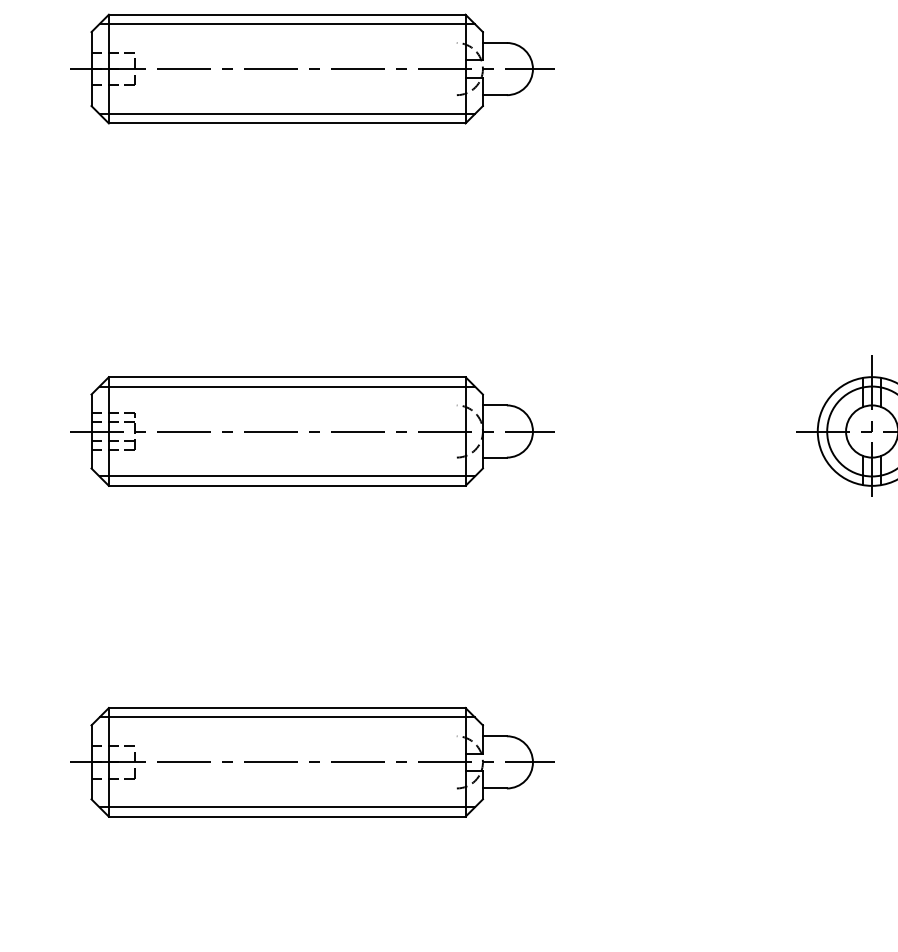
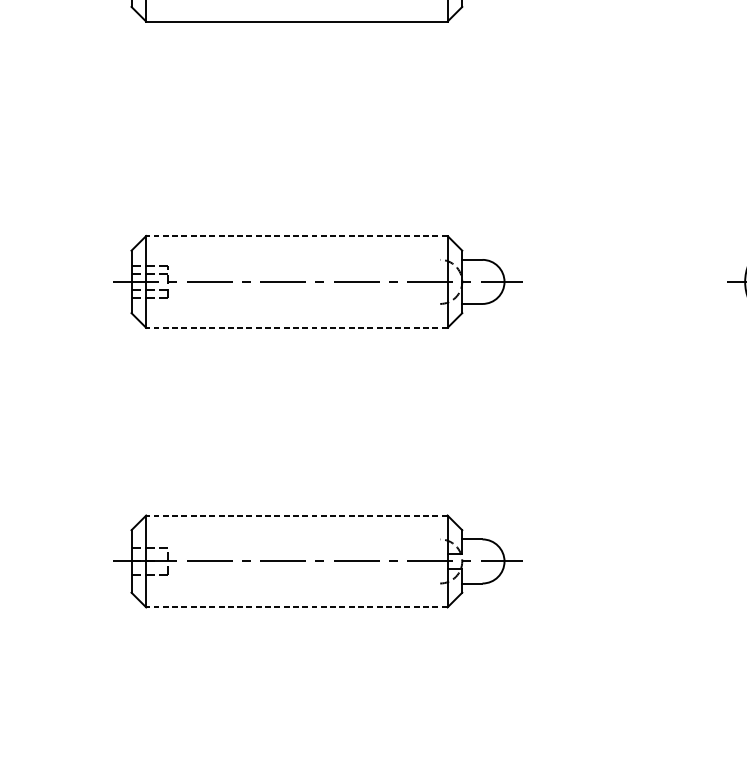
line: (286, 114) -> (296, 14), removed
line: (286, 377) -> (296, 236), solid -> dashed
line: (286, 386) -> (296, 243), removed
line: (286, 476) -> (296, 319), removed
line: (286, 485) -> (296, 327), solid -> dashed
line: (286, 708) -> (296, 515), solid -> dashed
line: (286, 717) -> (296, 523), removed
line: (286, 807) -> (296, 599), removed
line: (286, 816) -> (296, 607), solid -> dashed

